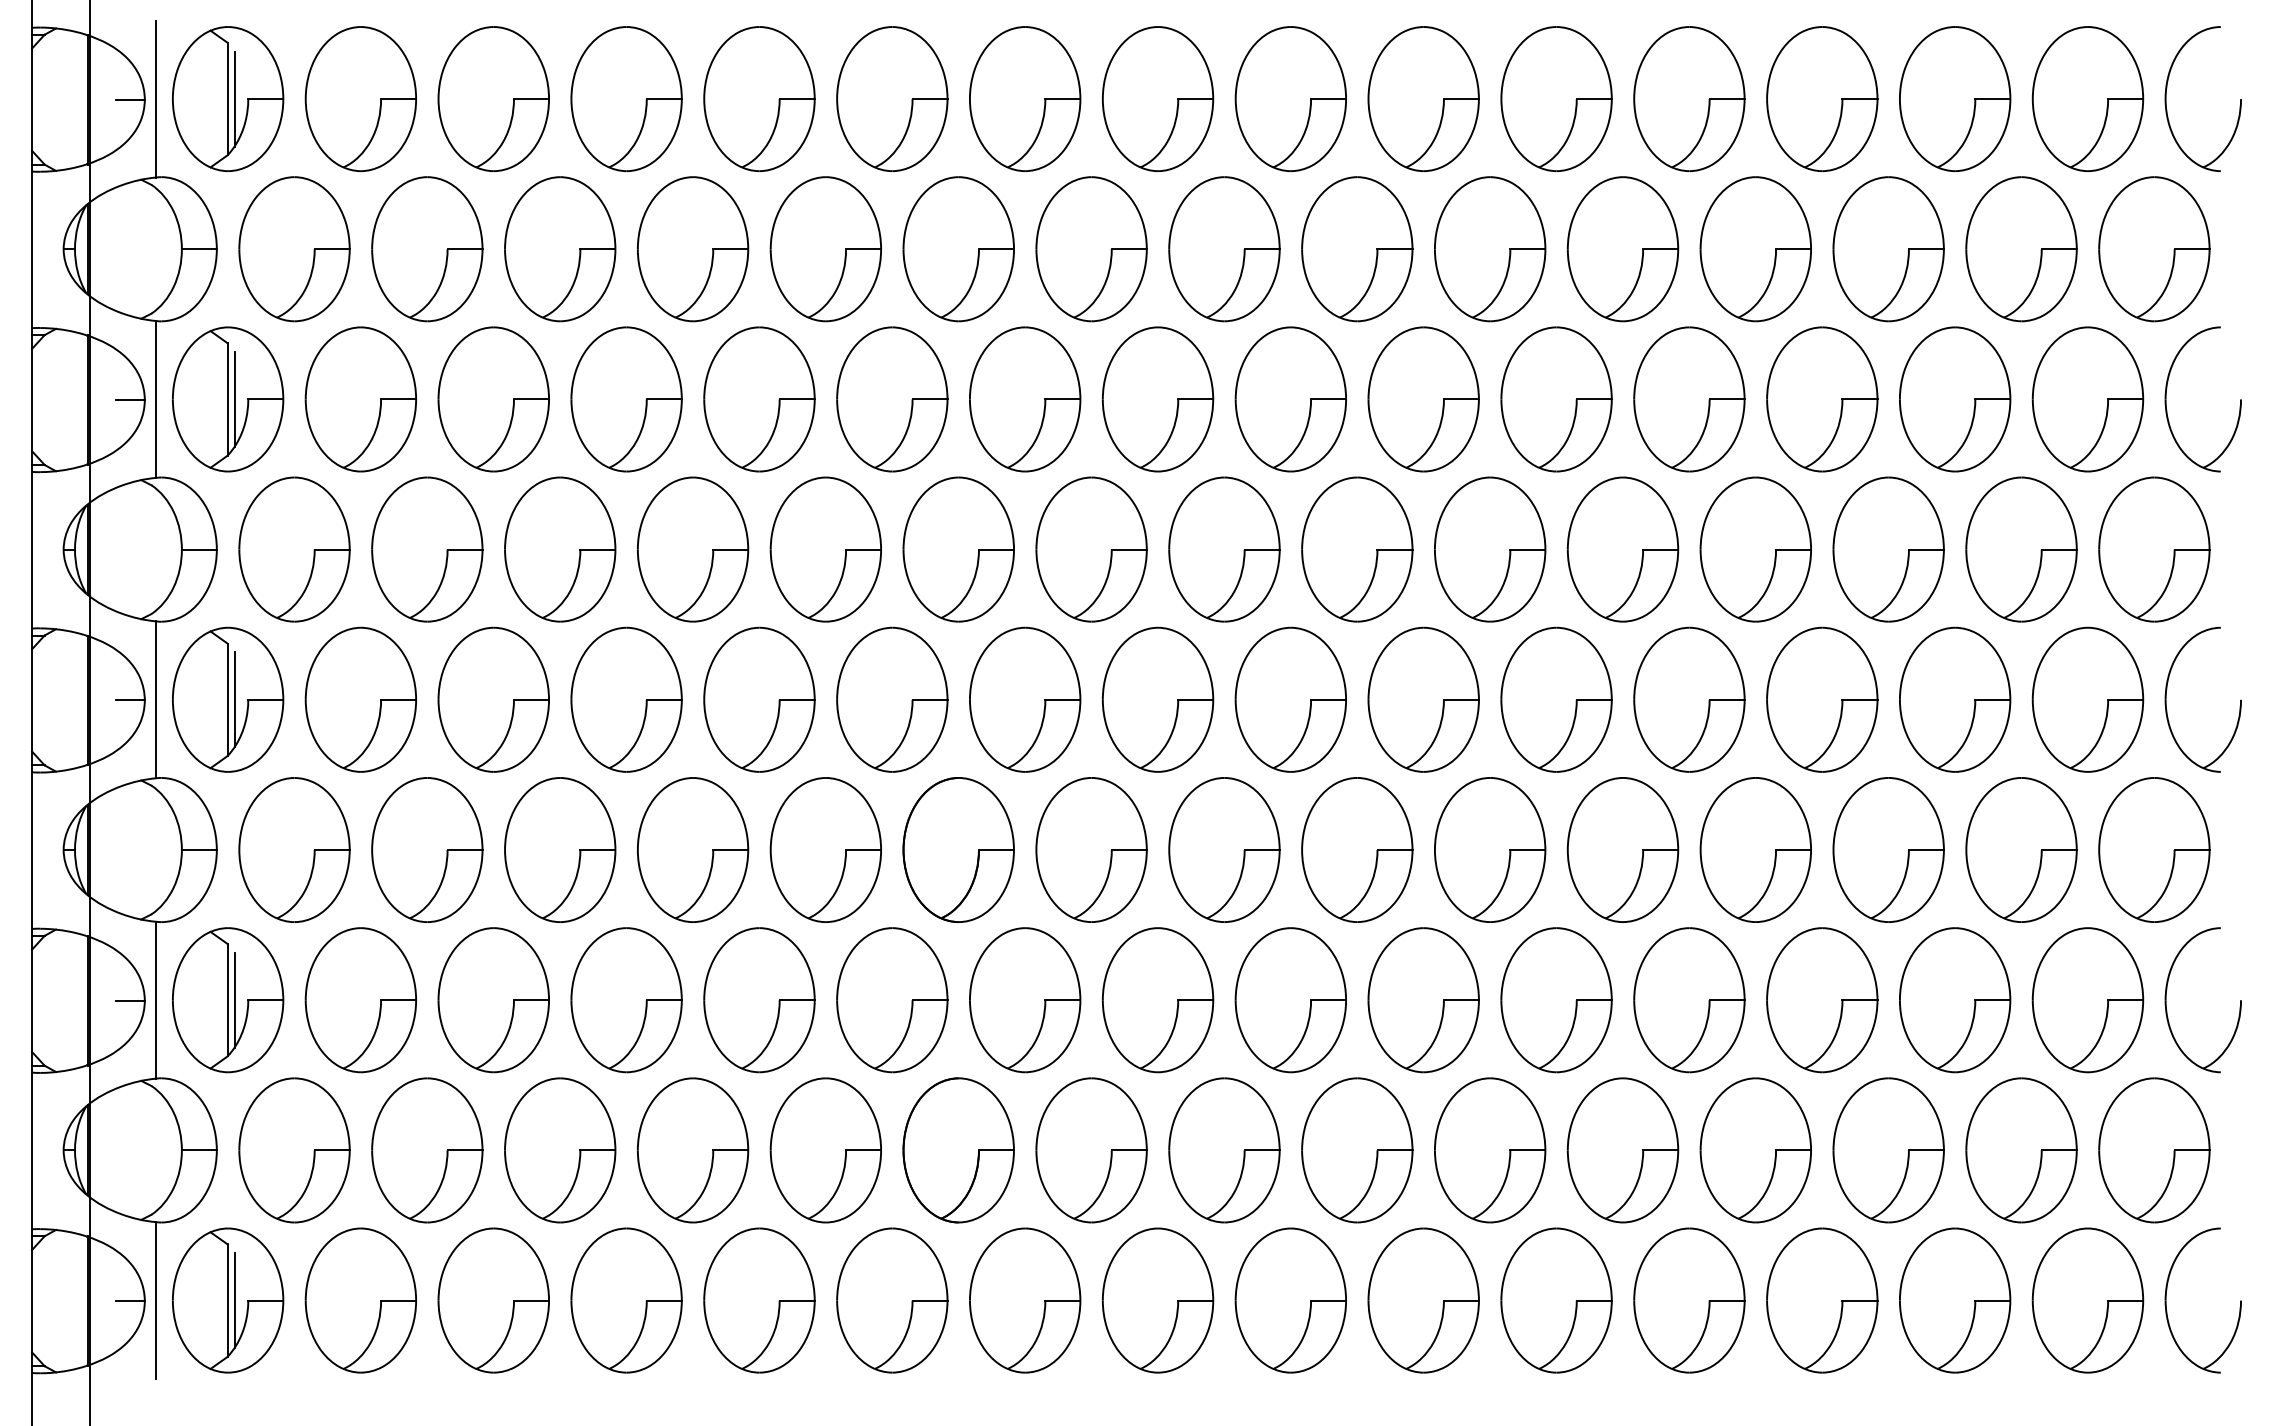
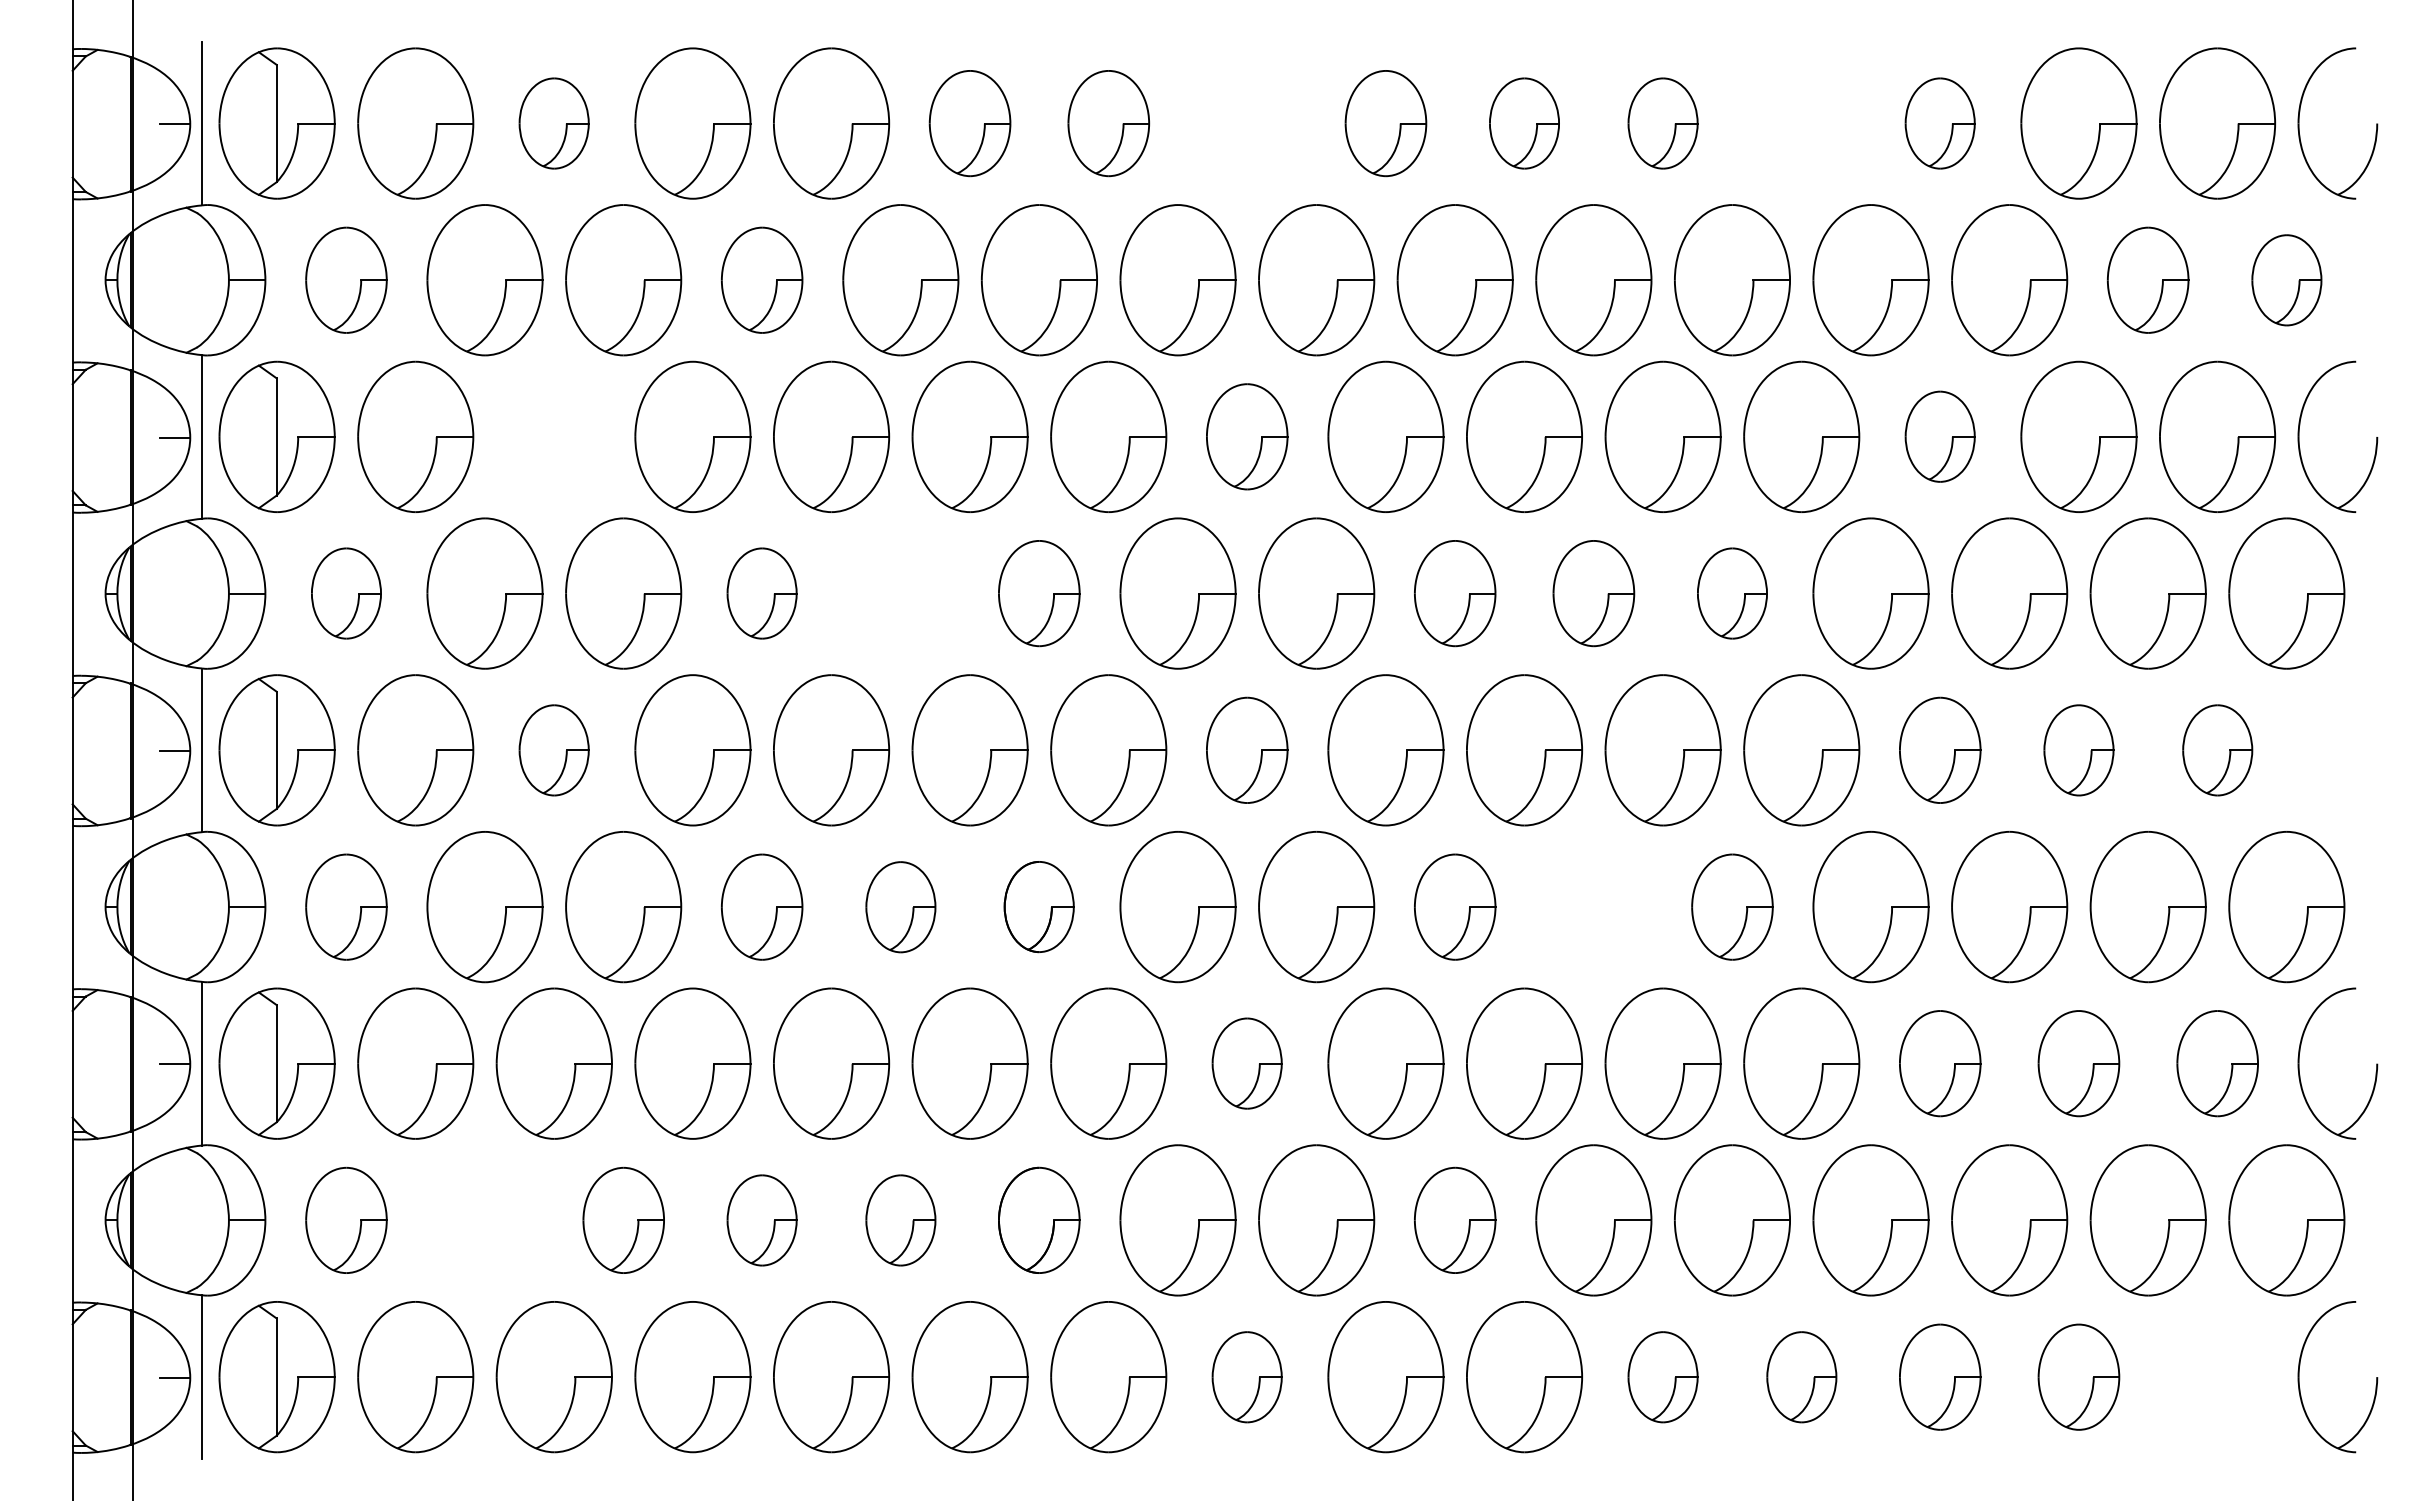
line: (234, 99) -> (283, 123), removed
part: (492, 99) -> (553, 123), size x0.6
part: (891, 99) -> (969, 123), size x0.7
part: (1024, 99) -> (1108, 123), size x0.7
part: (1157, 99) -> (1246, 123), removed
part: (1290, 99) -> (1385, 123), size x0.7
part: (1423, 99) -> (1524, 123), size x0.6
part: (1555, 99) -> (1662, 123), size x0.6
part: (1689, 99) -> (1801, 123), removed
part: (1821, 99) -> (1939, 123), size x0.6
part: (294, 249) -> (346, 280), size x0.7
part: (692, 249) -> (761, 280), size x0.7
part: (2020, 249) -> (2147, 280), size x0.7
part: (2154, 249) -> (2286, 280), size x0.6
line: (234, 399) -> (283, 436), removed
part: (492, 399) -> (553, 436), removed
part: (1157, 399) -> (1246, 436), size x0.7
part: (1821, 399) -> (1939, 436), size x0.6
part: (294, 549) -> (346, 593), size x0.6
part: (692, 549) -> (761, 593), size x0.6
part: (825, 549) -> (900, 593), removed
part: (957, 549) -> (1038, 593), size x0.7
part: (1356, 549) -> (1454, 593), size x0.7
part: (1489, 549) -> (1593, 593), size x0.7
part: (1623, 549) -> (1732, 593), size x0.6
line: (234, 699) -> (283, 749), removed
part: (492, 699) -> (553, 750), size x0.6
part: (1157, 699) -> (1246, 750), size x0.7
part: (1821, 699) -> (1939, 750), size x0.7
part: (1954, 699) -> (2078, 750), size x0.6
part: (2087, 699) -> (2217, 750), size x0.6
part: (2166, 699) -> (2299, 750), removed
part: (957, 849) -> (1038, 906), size x0.6
part: (294, 850) -> (346, 907), size x0.7
part: (692, 850) -> (761, 907), size x0.7
part: (825, 850) -> (900, 907), size x0.6
part: (1356, 850) -> (1454, 907), size x0.7
part: (1489, 850) -> (1593, 907), removed
part: (1623, 850) -> (1732, 907), size x0.7
line: (234, 1000) -> (283, 1063), removed
part: (1157, 1000) -> (1246, 1063), size x0.6
part: (1821, 1000) -> (1939, 1063), size x0.7
part: (1954, 1000) -> (2078, 1063), size x0.7
part: (2087, 1000) -> (2217, 1063), size x0.7
part: (294, 1150) -> (346, 1220), size x0.7
part: (426, 1150) -> (484, 1220), removed
part: (560, 1150) -> (623, 1220), size x0.7
part: (692, 1150) -> (761, 1220), size x0.6
part: (825, 1150) -> (900, 1220), size x0.6
part: (957, 1150) -> (1038, 1220), size x0.7
part: (1356, 1150) -> (1454, 1220), size x0.7
line: (234, 1300) -> (283, 1376), removed
part: (1157, 1300) -> (1246, 1377), size x0.6
part: (1555, 1300) -> (1662, 1377), size x0.6
part: (1689, 1300) -> (1801, 1377), size x0.6
part: (1821, 1300) -> (1939, 1377), size x0.7
part: (1954, 1300) -> (2078, 1377), size x0.7
part: (2087, 1300) -> (2217, 1377), removed

